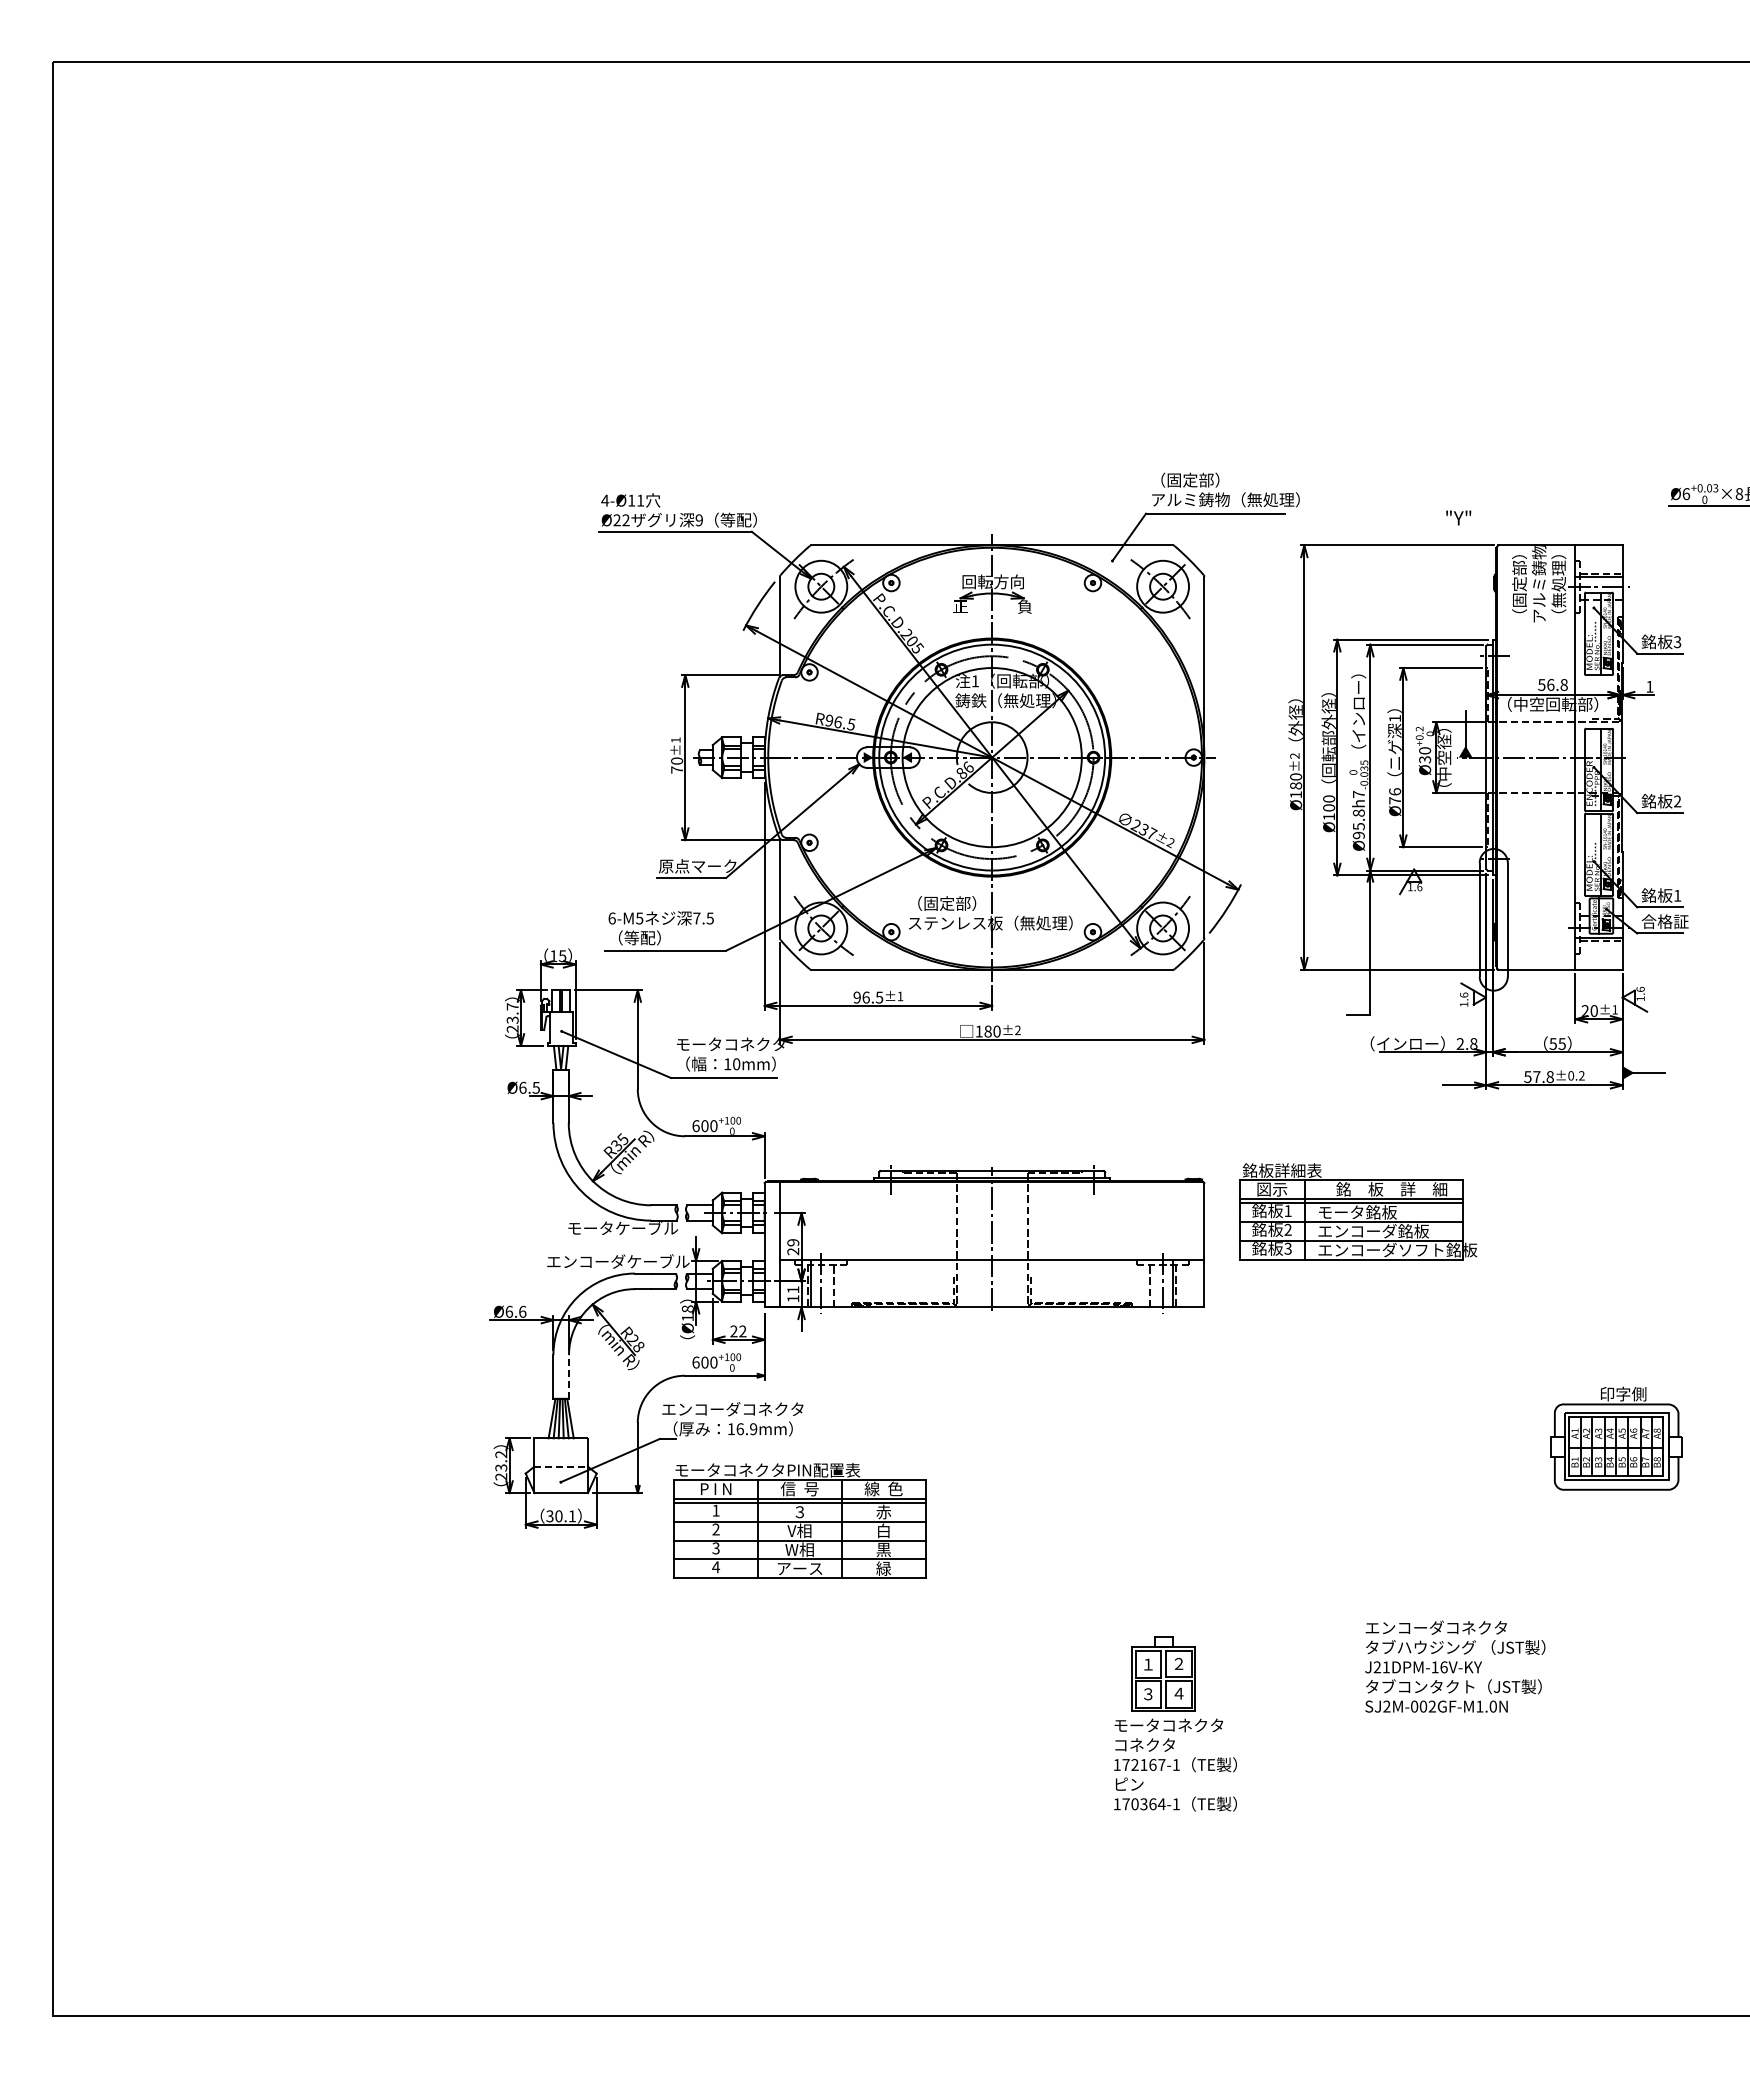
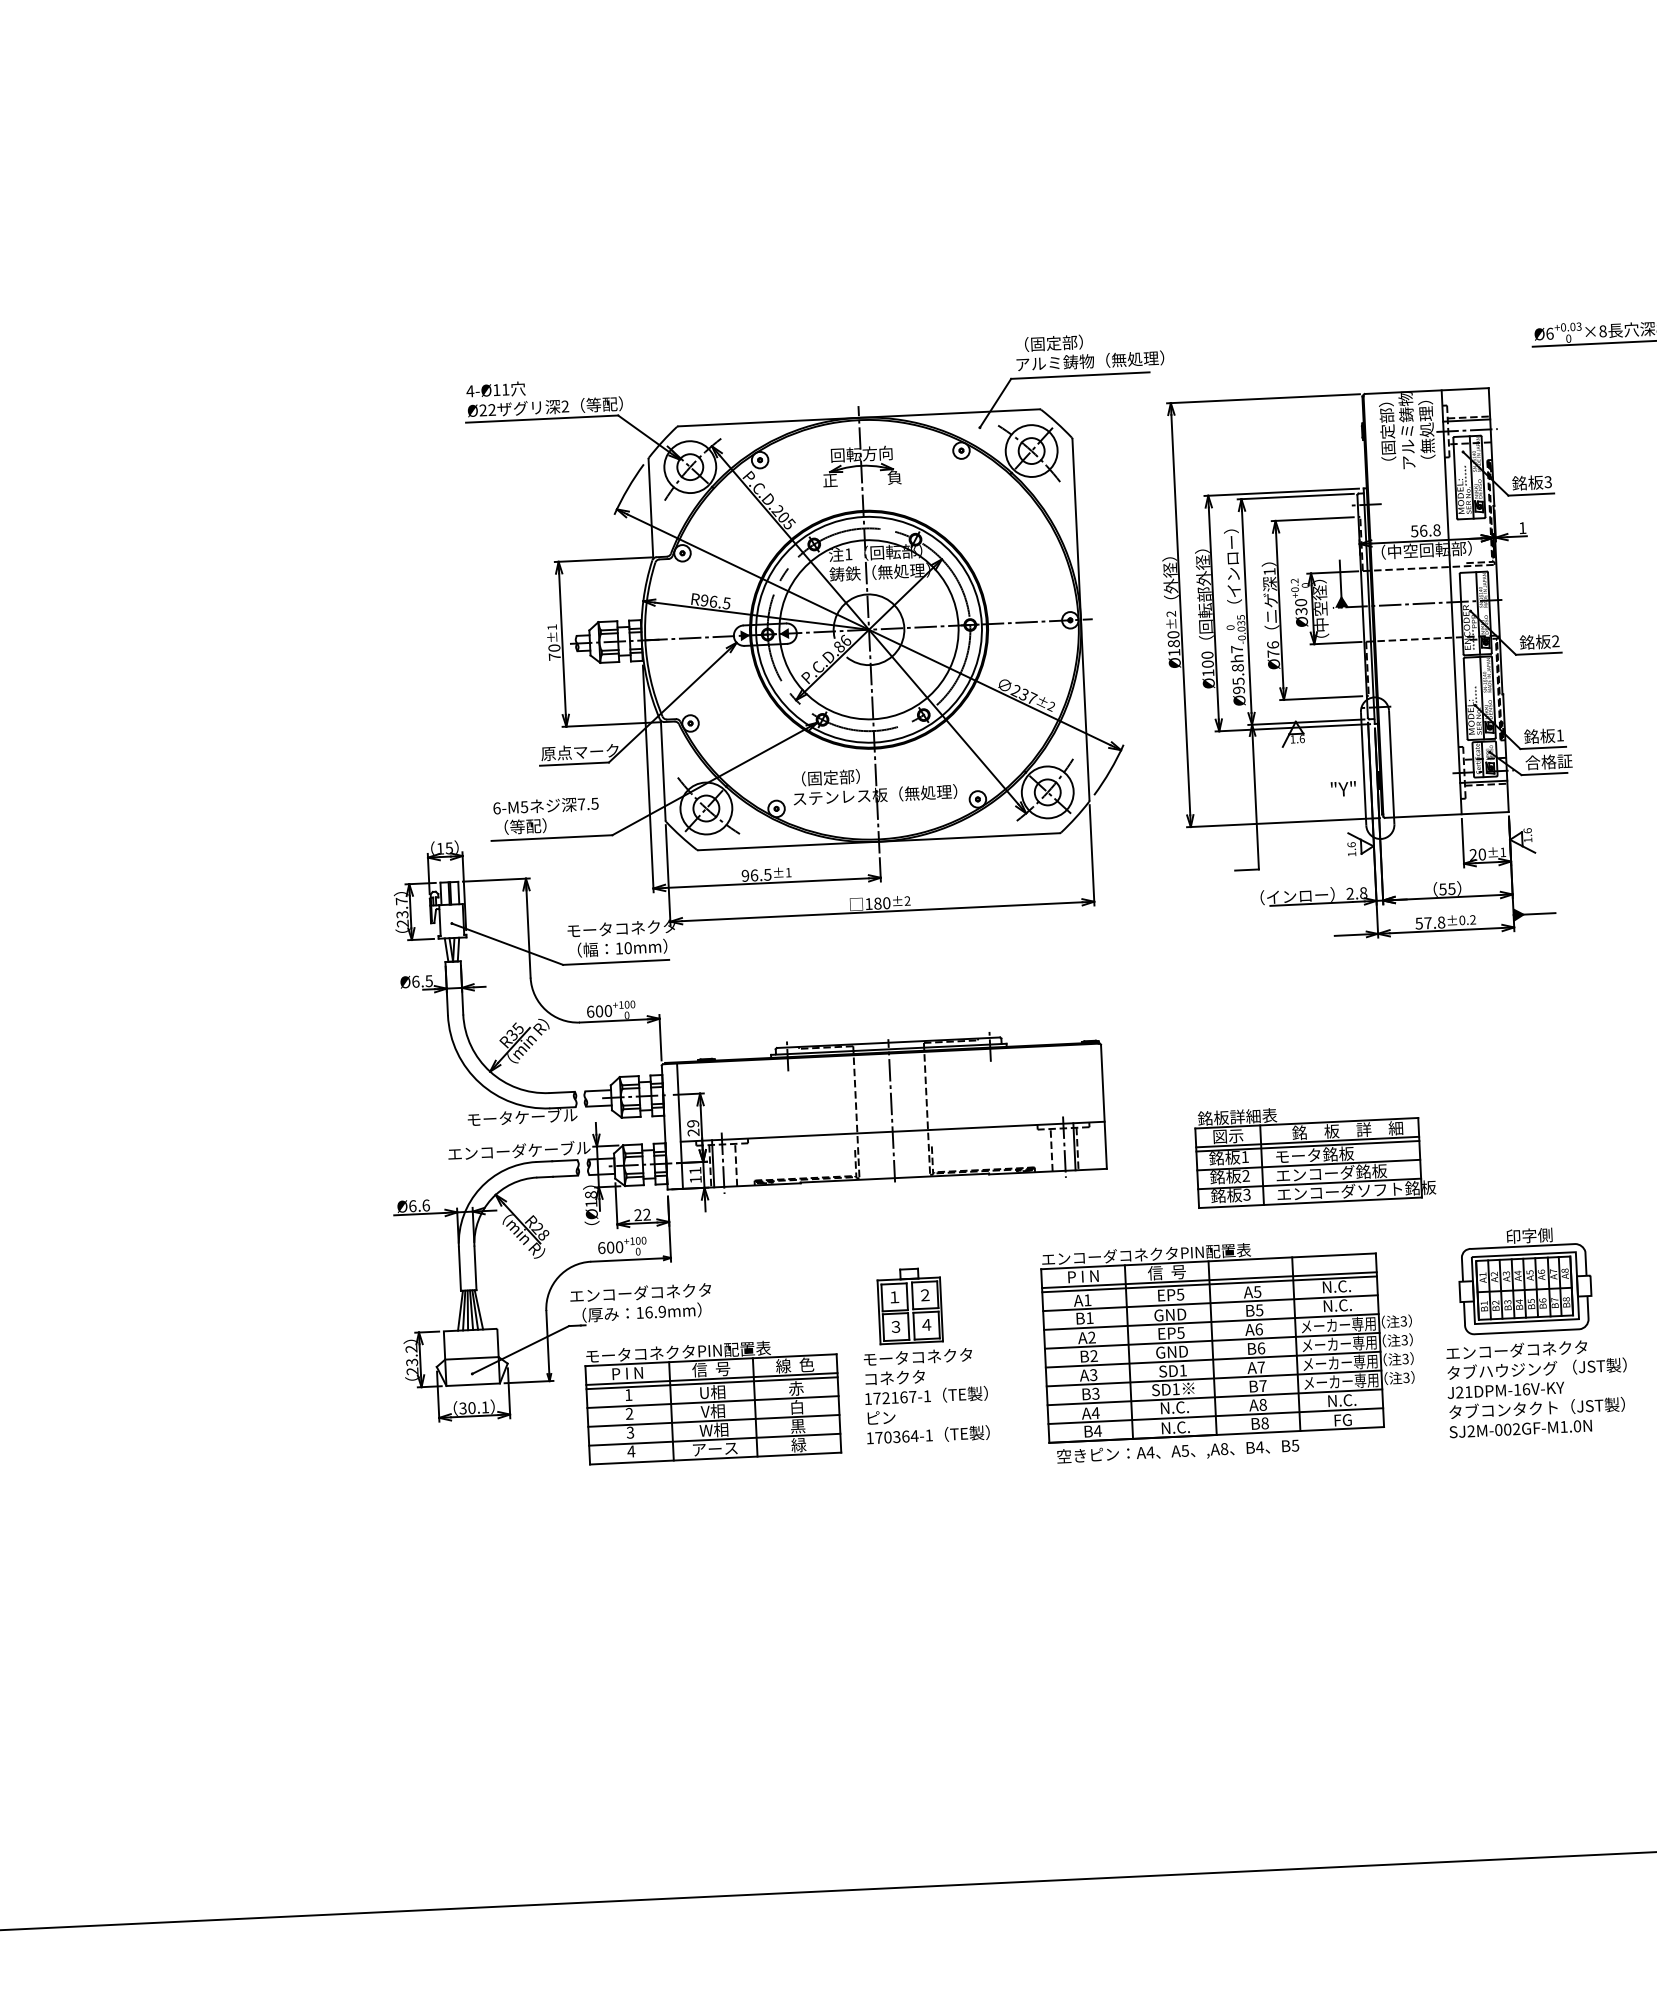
text: (1458, 517) -> (1343, 788), moved
text: (698, 520) -> (564, 406), 9 -> 2
part: (1358, 1211) -> (1315, 1154), moved
line: (569, 1376) -> (475, 1267), dashed -> solid
line: (561, 1466) -> (472, 1358), dashed -> solid
part: (1317, 1494) -> (1228, 1350), added
text: (799, 1511) -> (712, 1391), ３ -> U相
text: (1455, 1666) -> (1537, 1388), moved
part: (1175, 1723) -> (924, 1354), moved

